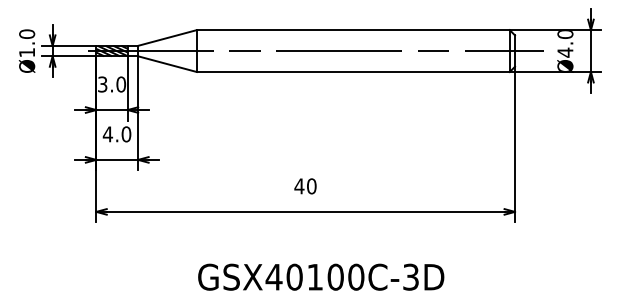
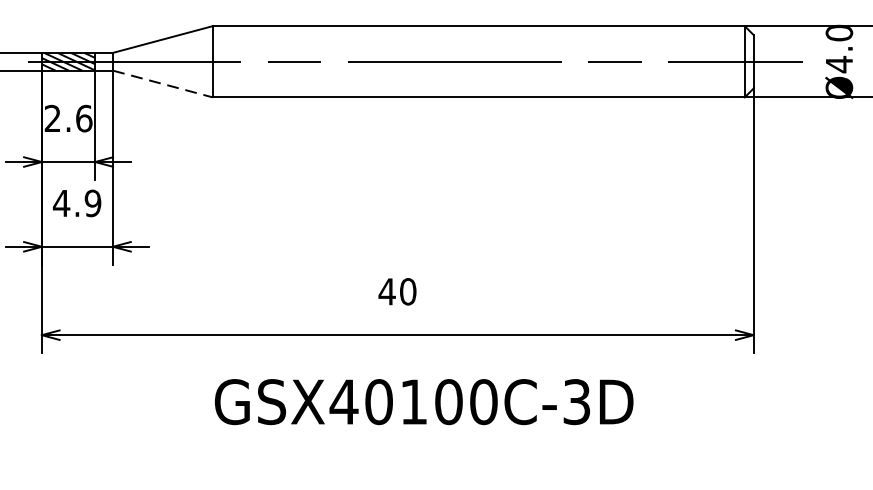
line: (167, 64) -> (162, 84), solid -> dashed
text: (112, 84) -> (69, 118), 3.0 -> 2.6
text: (126, 134) -> (93, 203), 4.0 -> 4.9
text: (321, 276) -> (424, 400), moved

